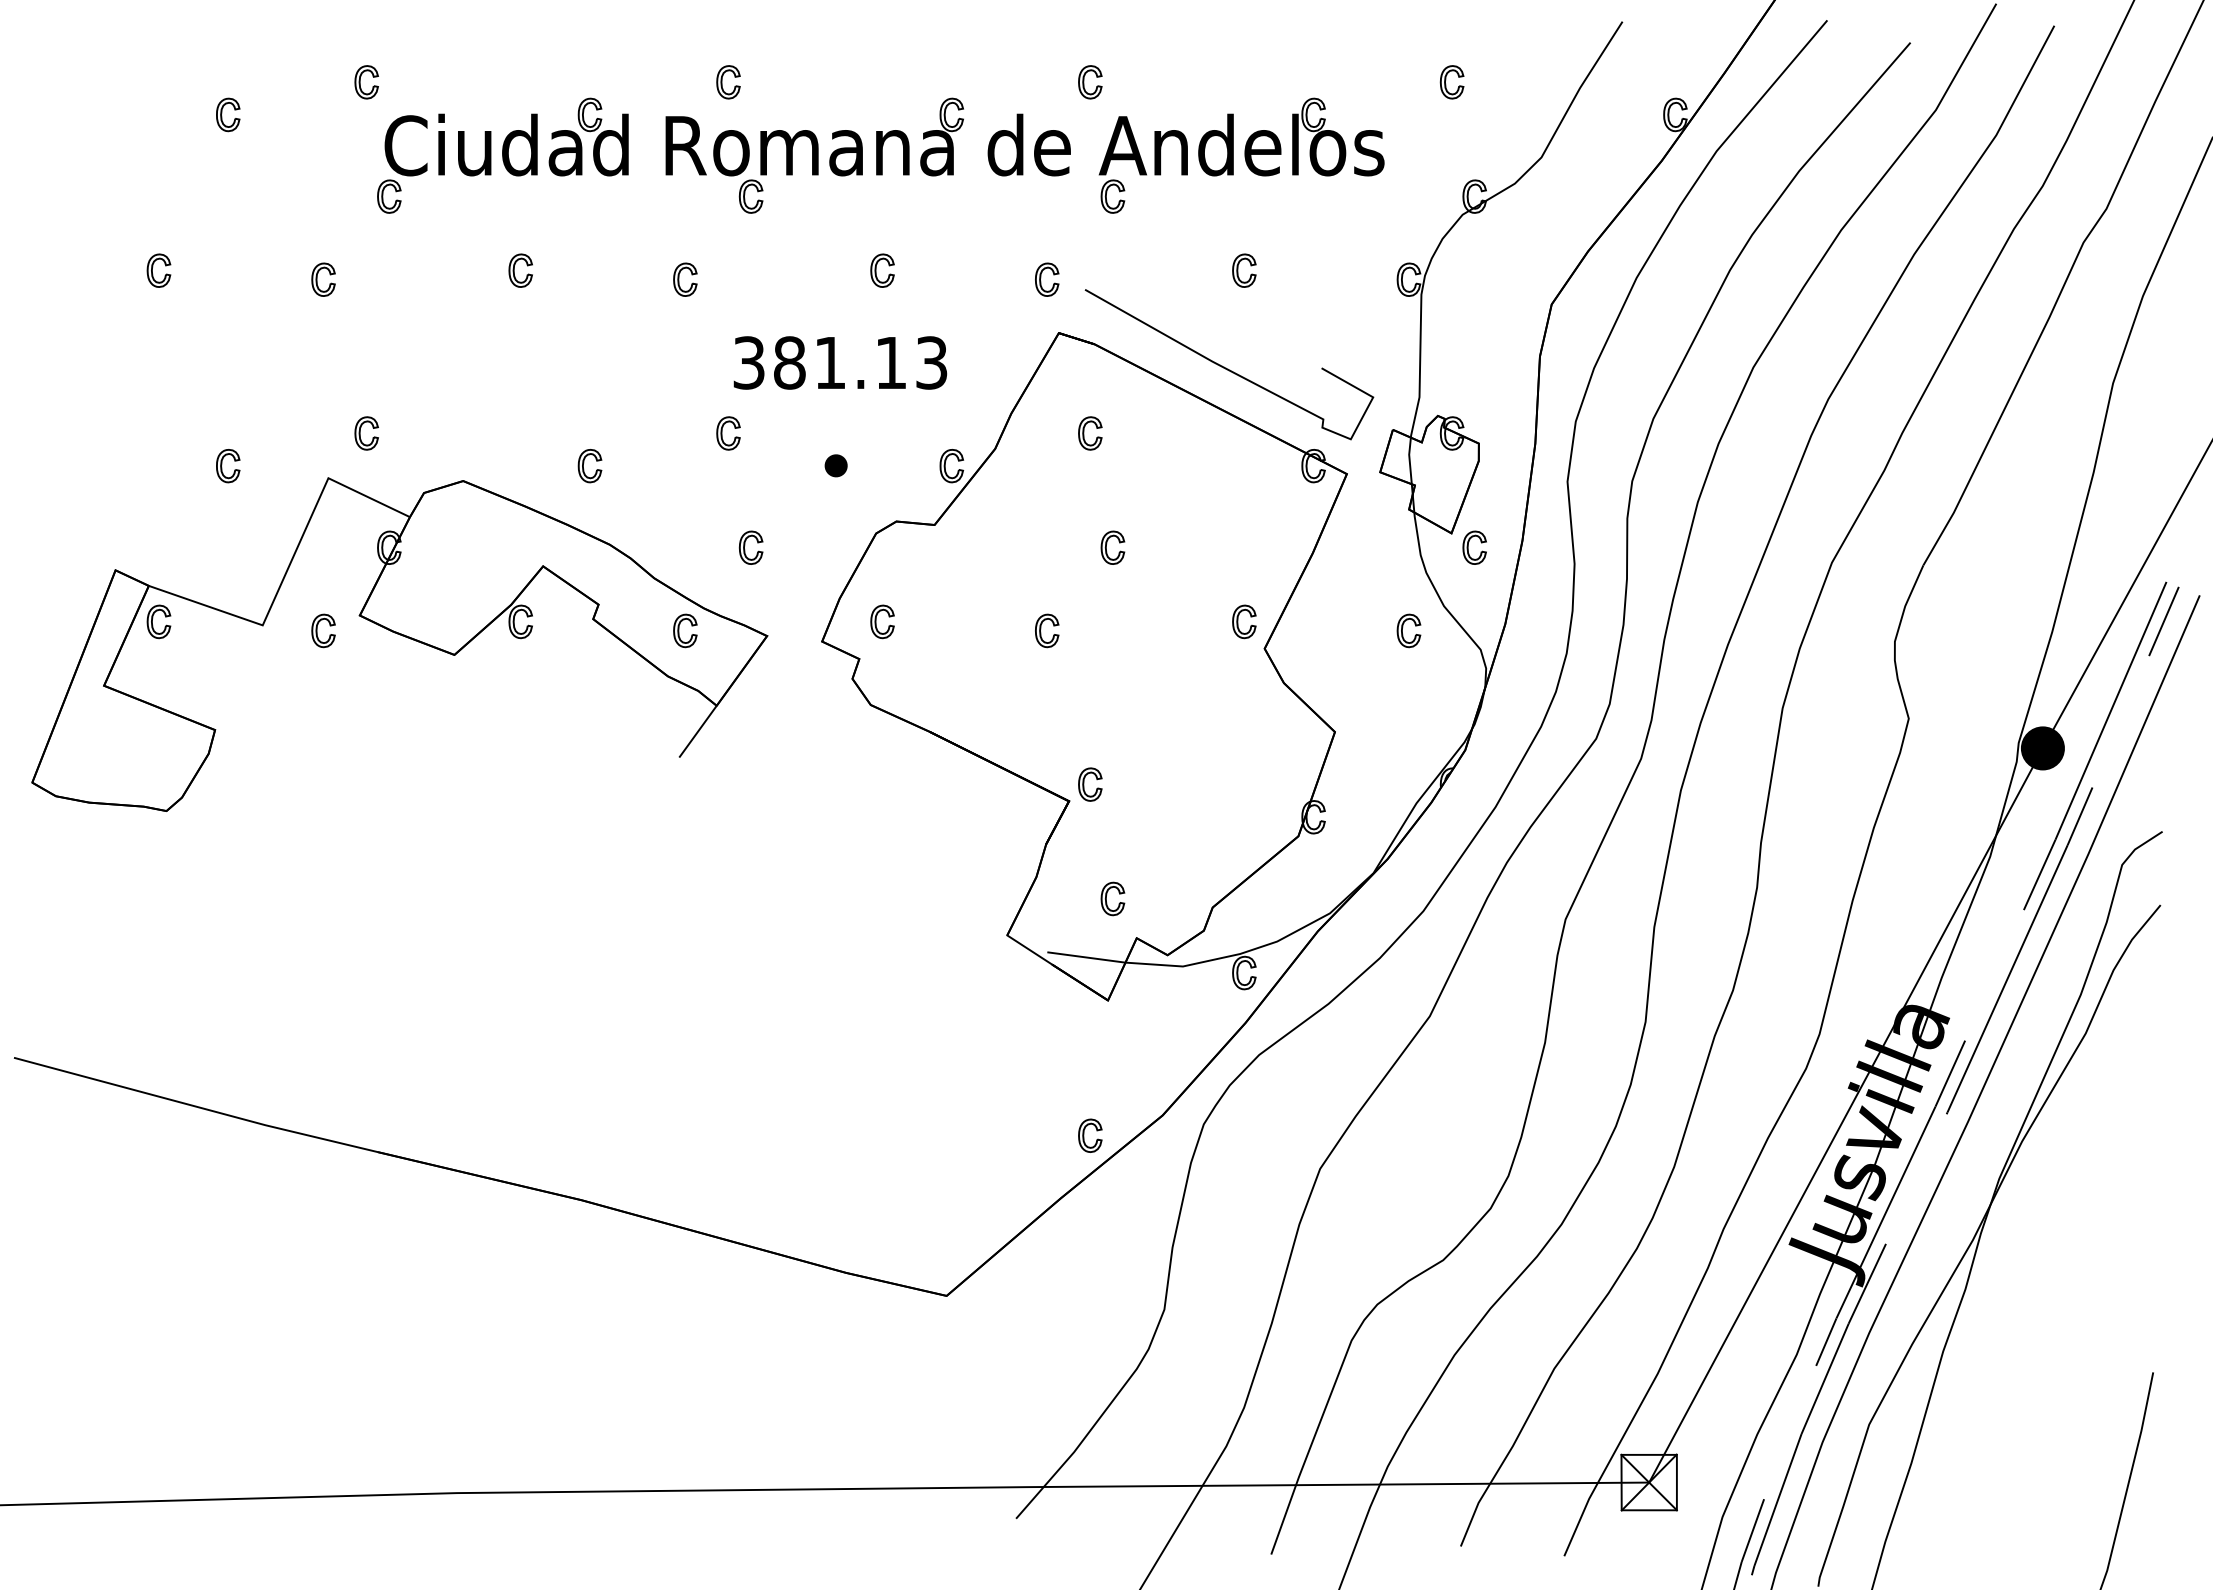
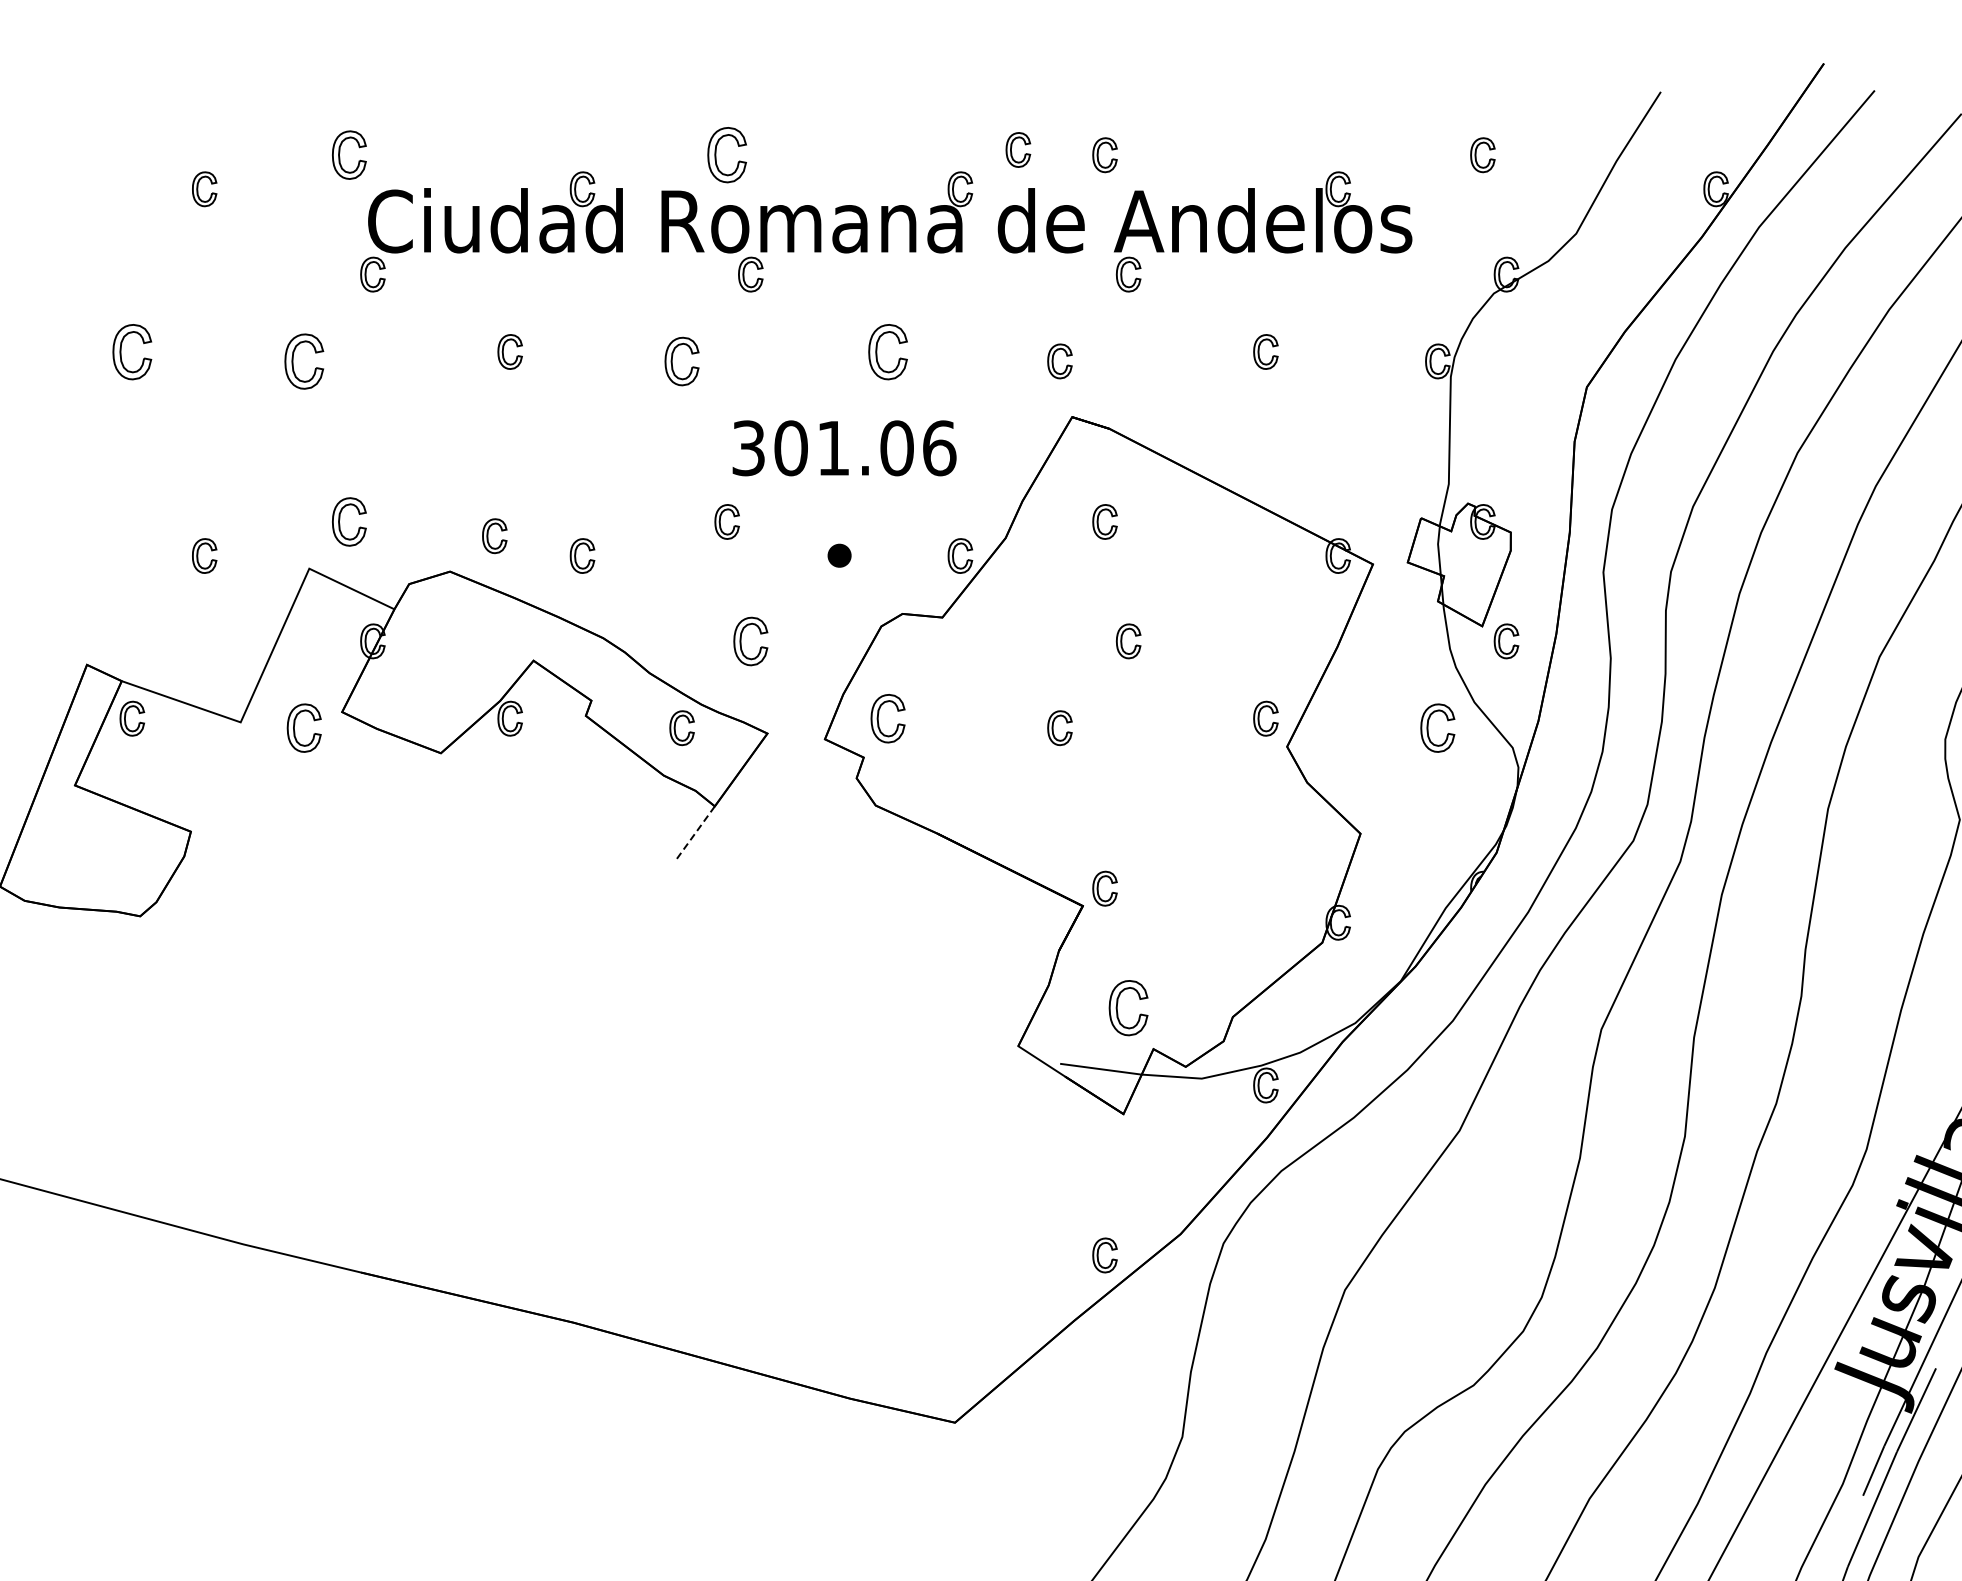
part: (1007, 77) -> (1018, 150), added
part: (366, 82) -> (349, 155), size x1.4
part: (728, 82) -> (727, 155), size x1.6
part: (158, 270) -> (131, 351), size x1.6
part: (882, 270) -> (887, 351), size x1.6
part: (323, 279) -> (304, 361), size x1.6
part: (685, 279) -> (682, 361), size x1.4
text: (860, 362) -> (865, 447), 381.13 -> 301.06
curve: (1228, 368) -> (1249, 454), removed
part: (366, 433) -> (349, 521), size x1.4
part: (505, 447) -> (494, 536), added
part: (750, 547) -> (750, 641), size x1.4
part: (882, 621) -> (887, 718), size x1.4
part: (323, 630) -> (304, 727), size x1.4
part: (1408, 630) -> (1437, 727), size x1.4
line: (698, 731) -> (695, 833), solid -> dashed
part: (1112, 898) -> (1128, 1007), size x1.6

